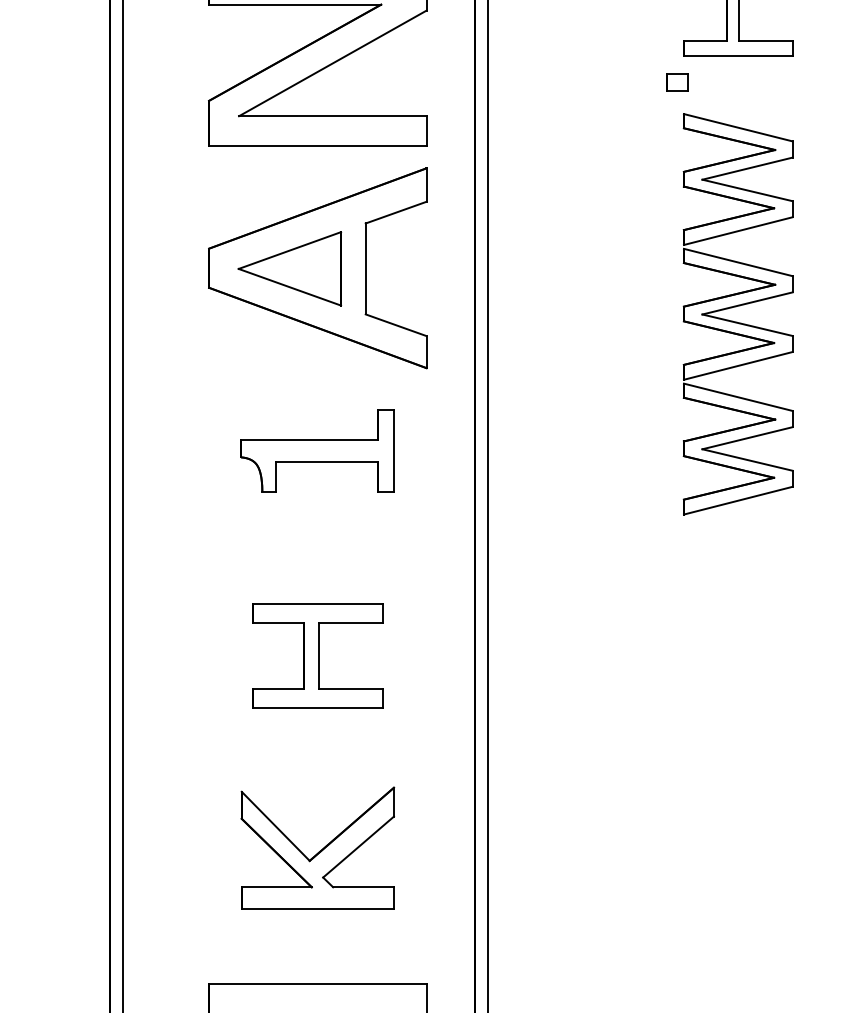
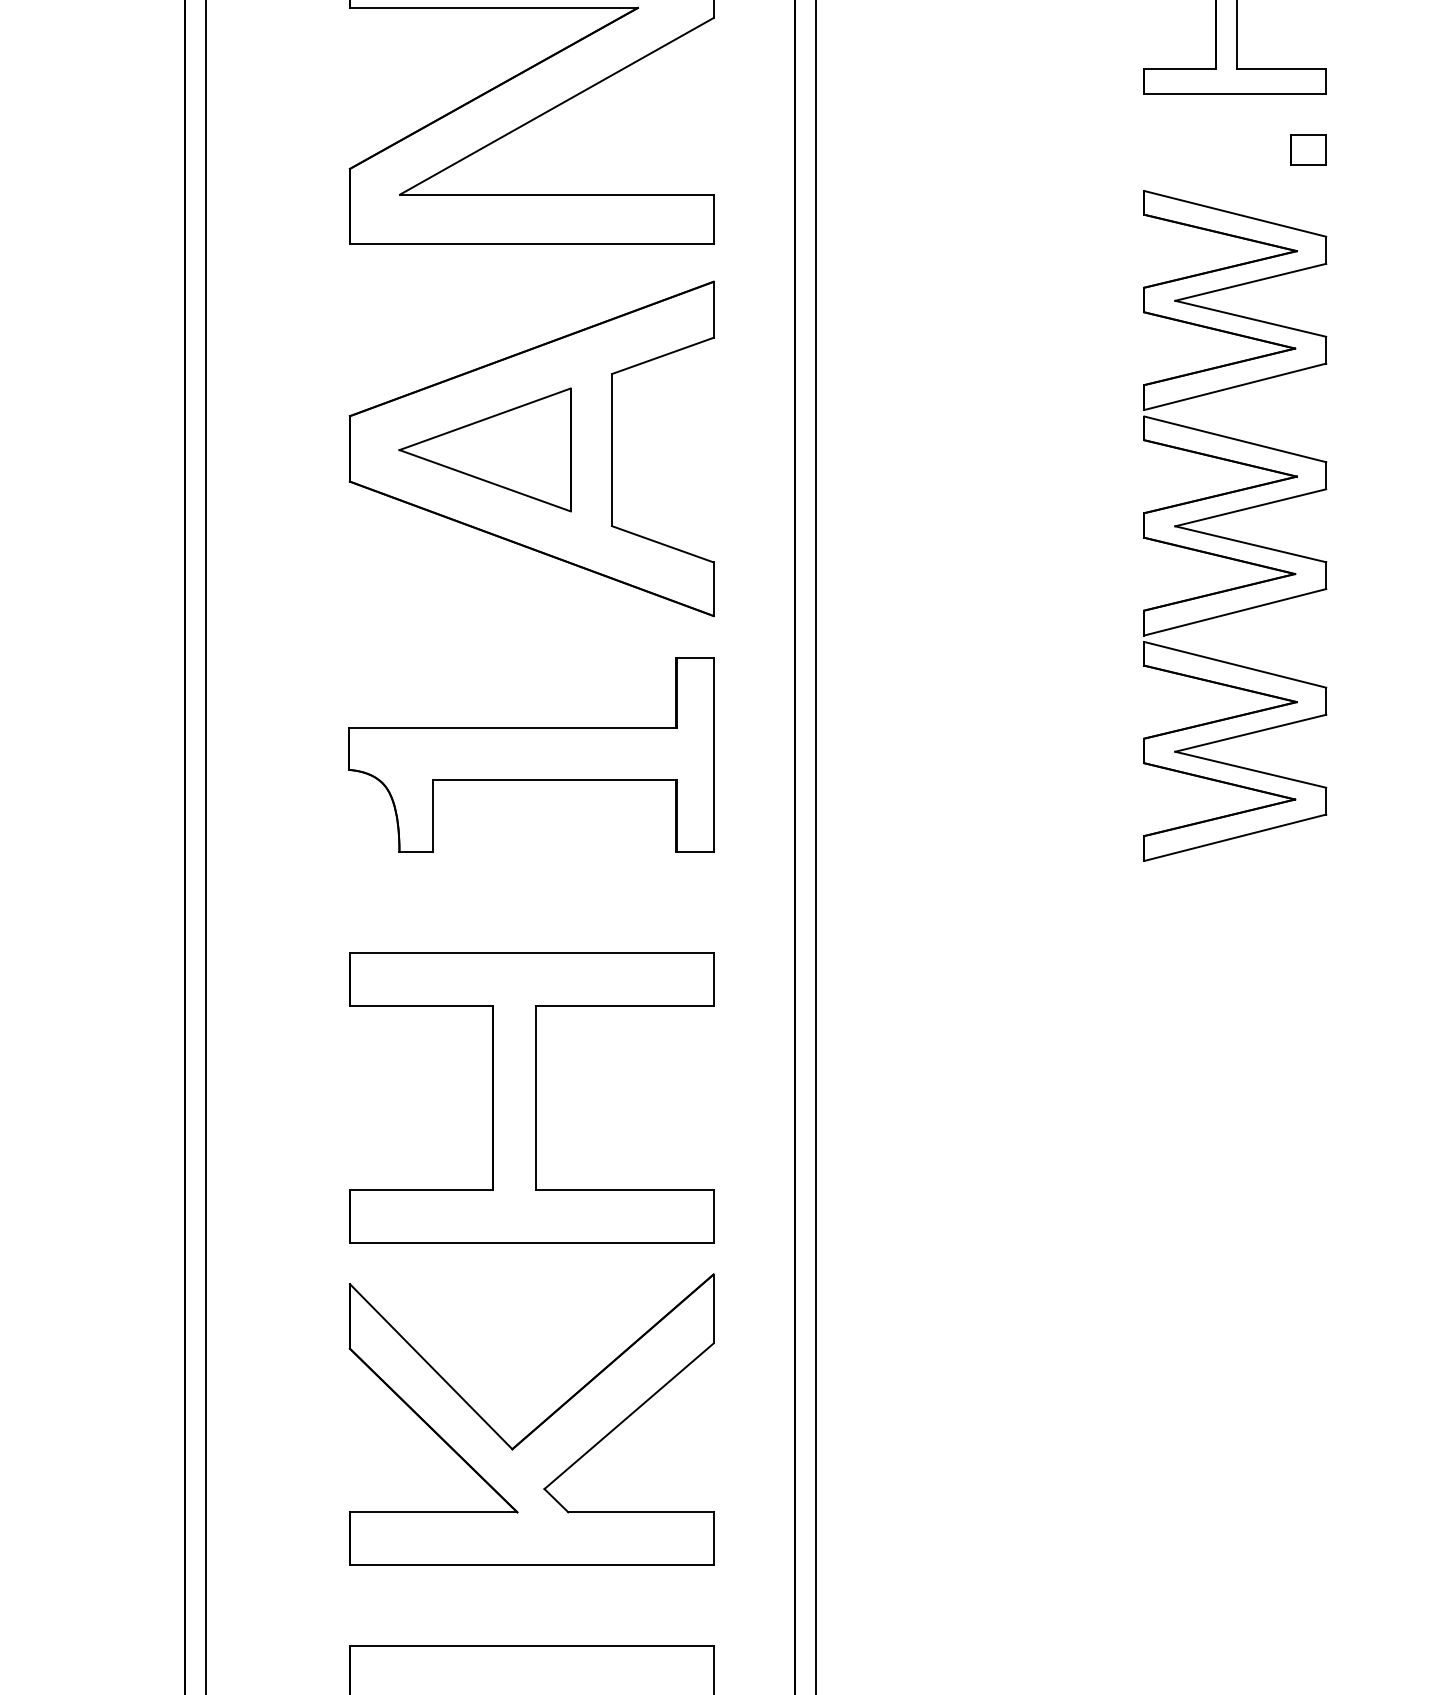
part: (677, 82) -> (1309, 149), moved
part: (317, 450) -> (531, 753), size x1.43
part: (317, 656) -> (531, 1098), size x1.67
part: (317, 848) -> (531, 1419), size x1.43

